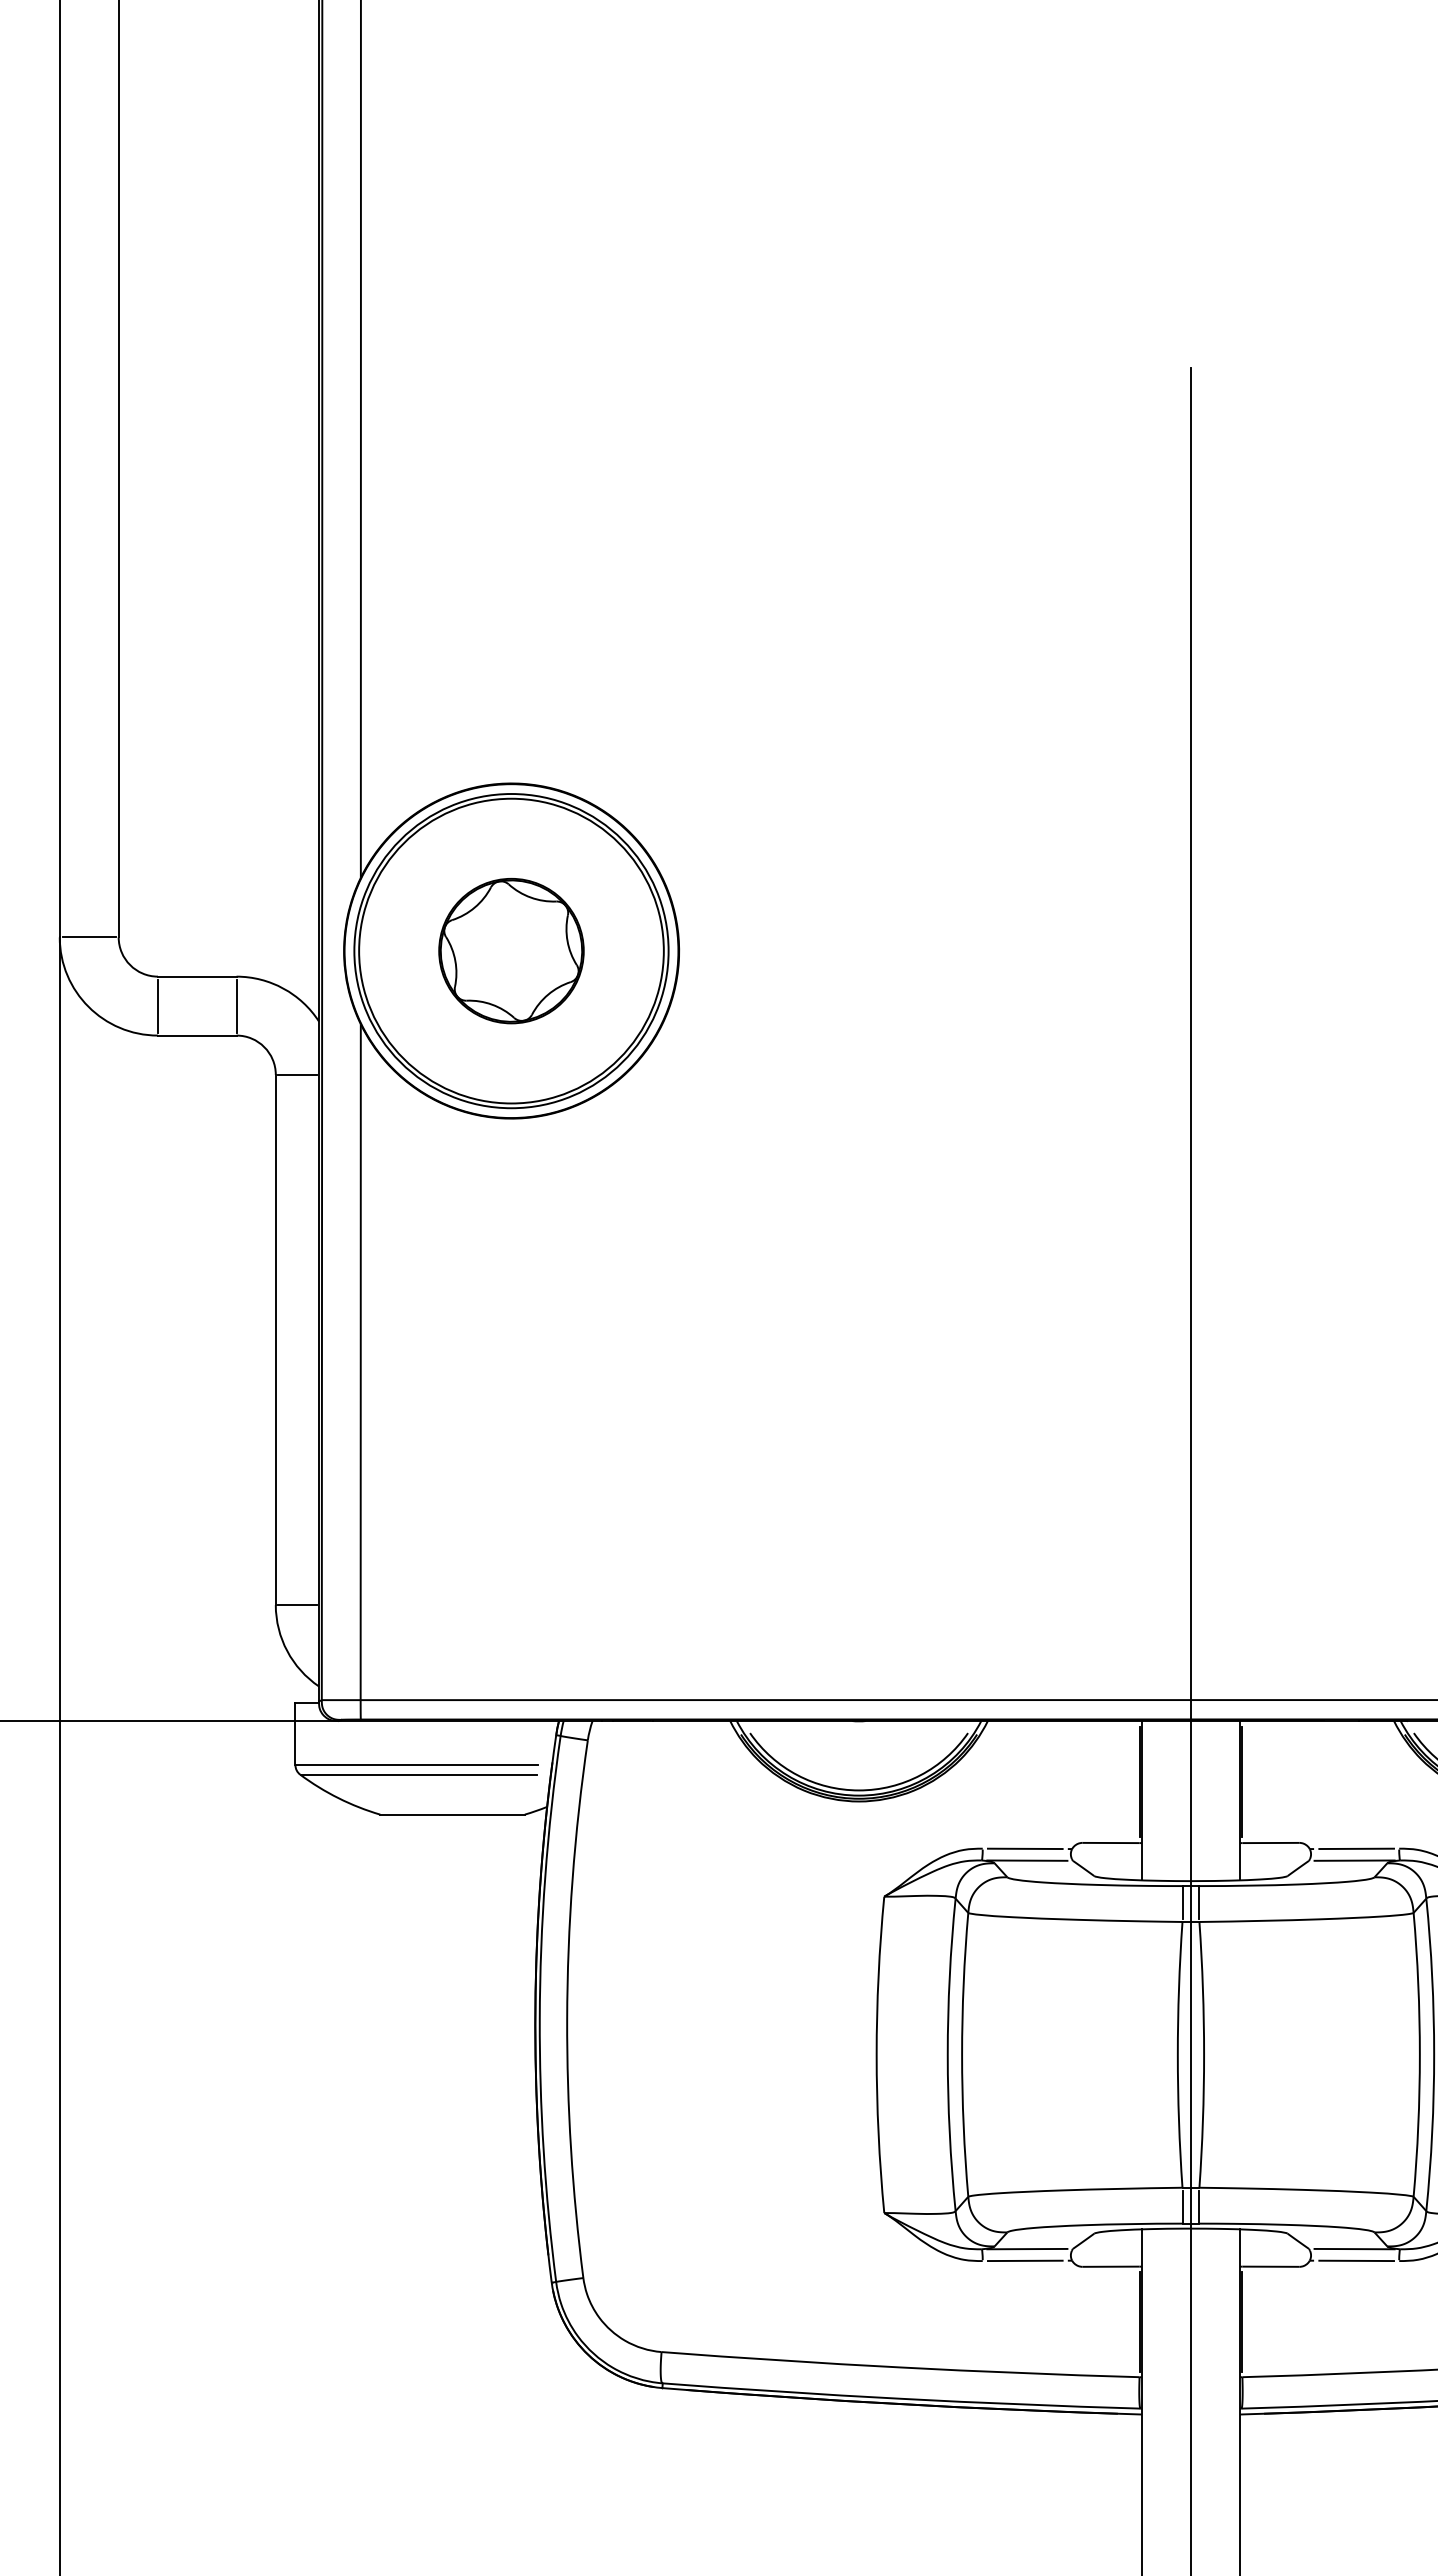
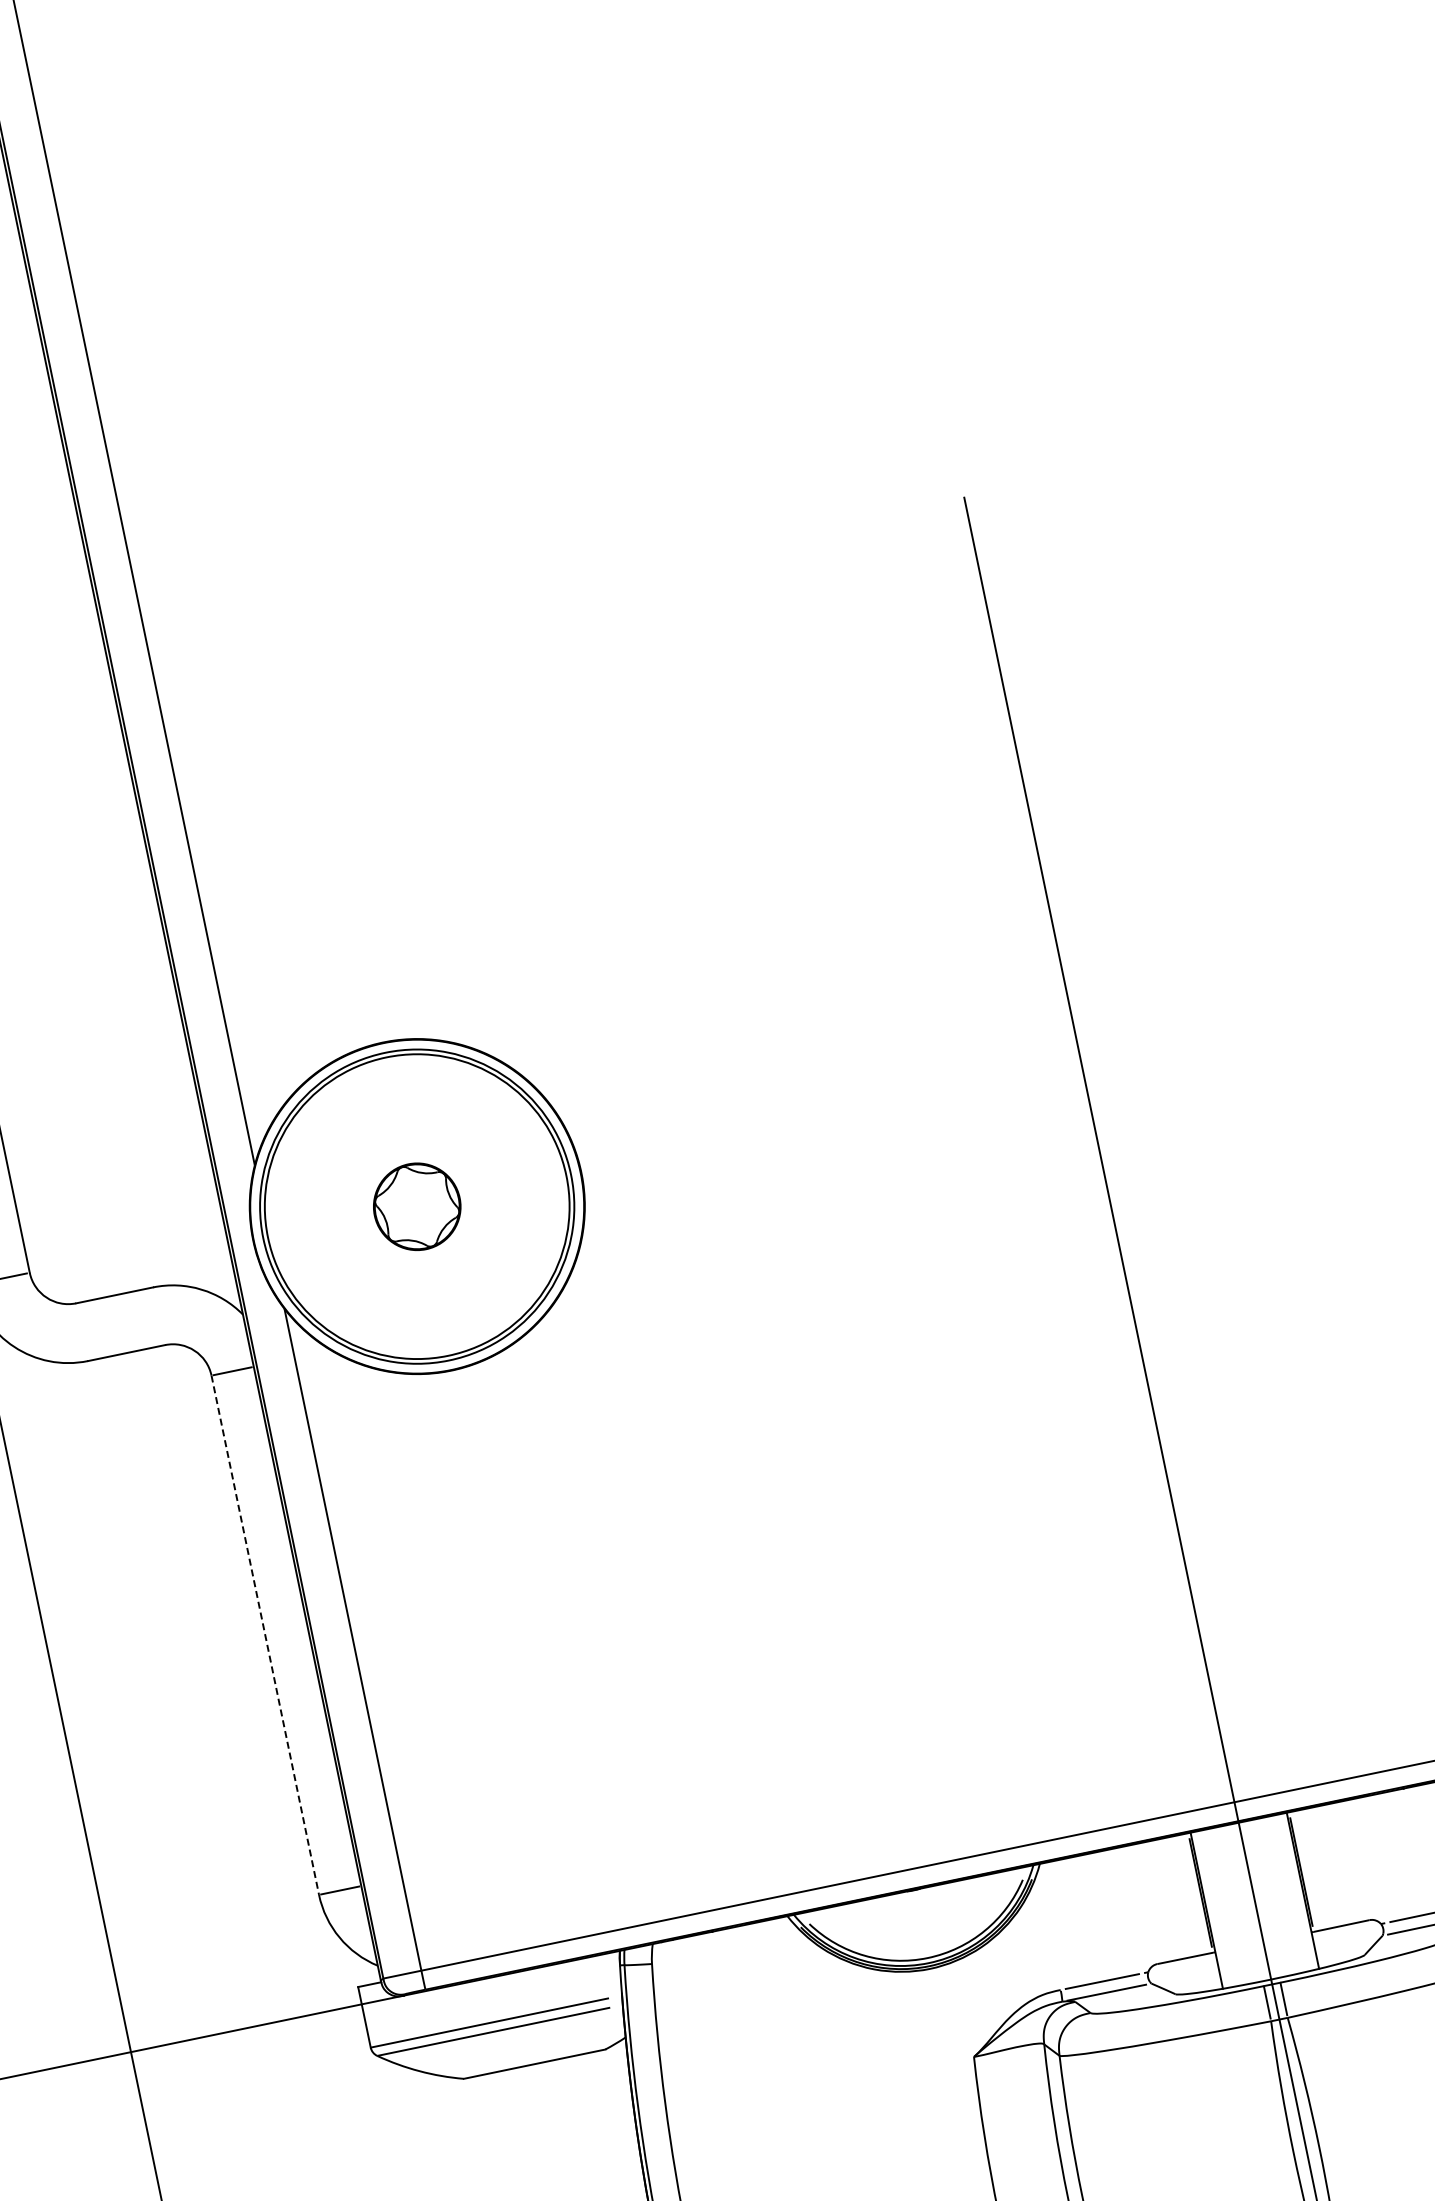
part: (511, 951) -> (417, 1207), size x0.6
line: (157, 1005) -> (81, 1331), removed
line: (236, 1005) -> (158, 1315), removed
line: (275, 1340) -> (265, 1635), solid -> dashed

